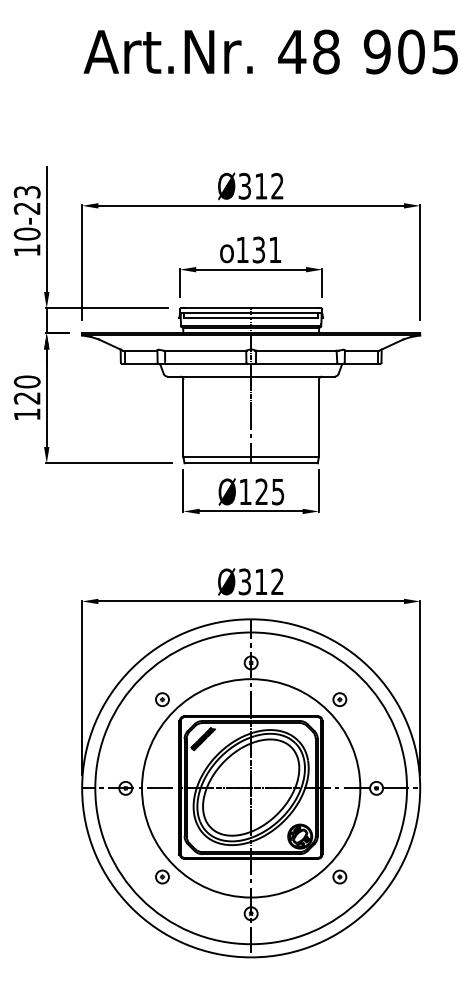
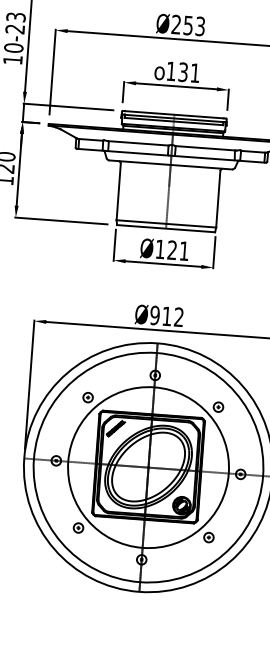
text: (260, 186) -> (187, 25), Ø312 -> Ø253
text: (278, 492) -> (184, 251), Ø125 -> Ø121
text: (244, 581) -> (154, 315), Ø312 -> Ø912

